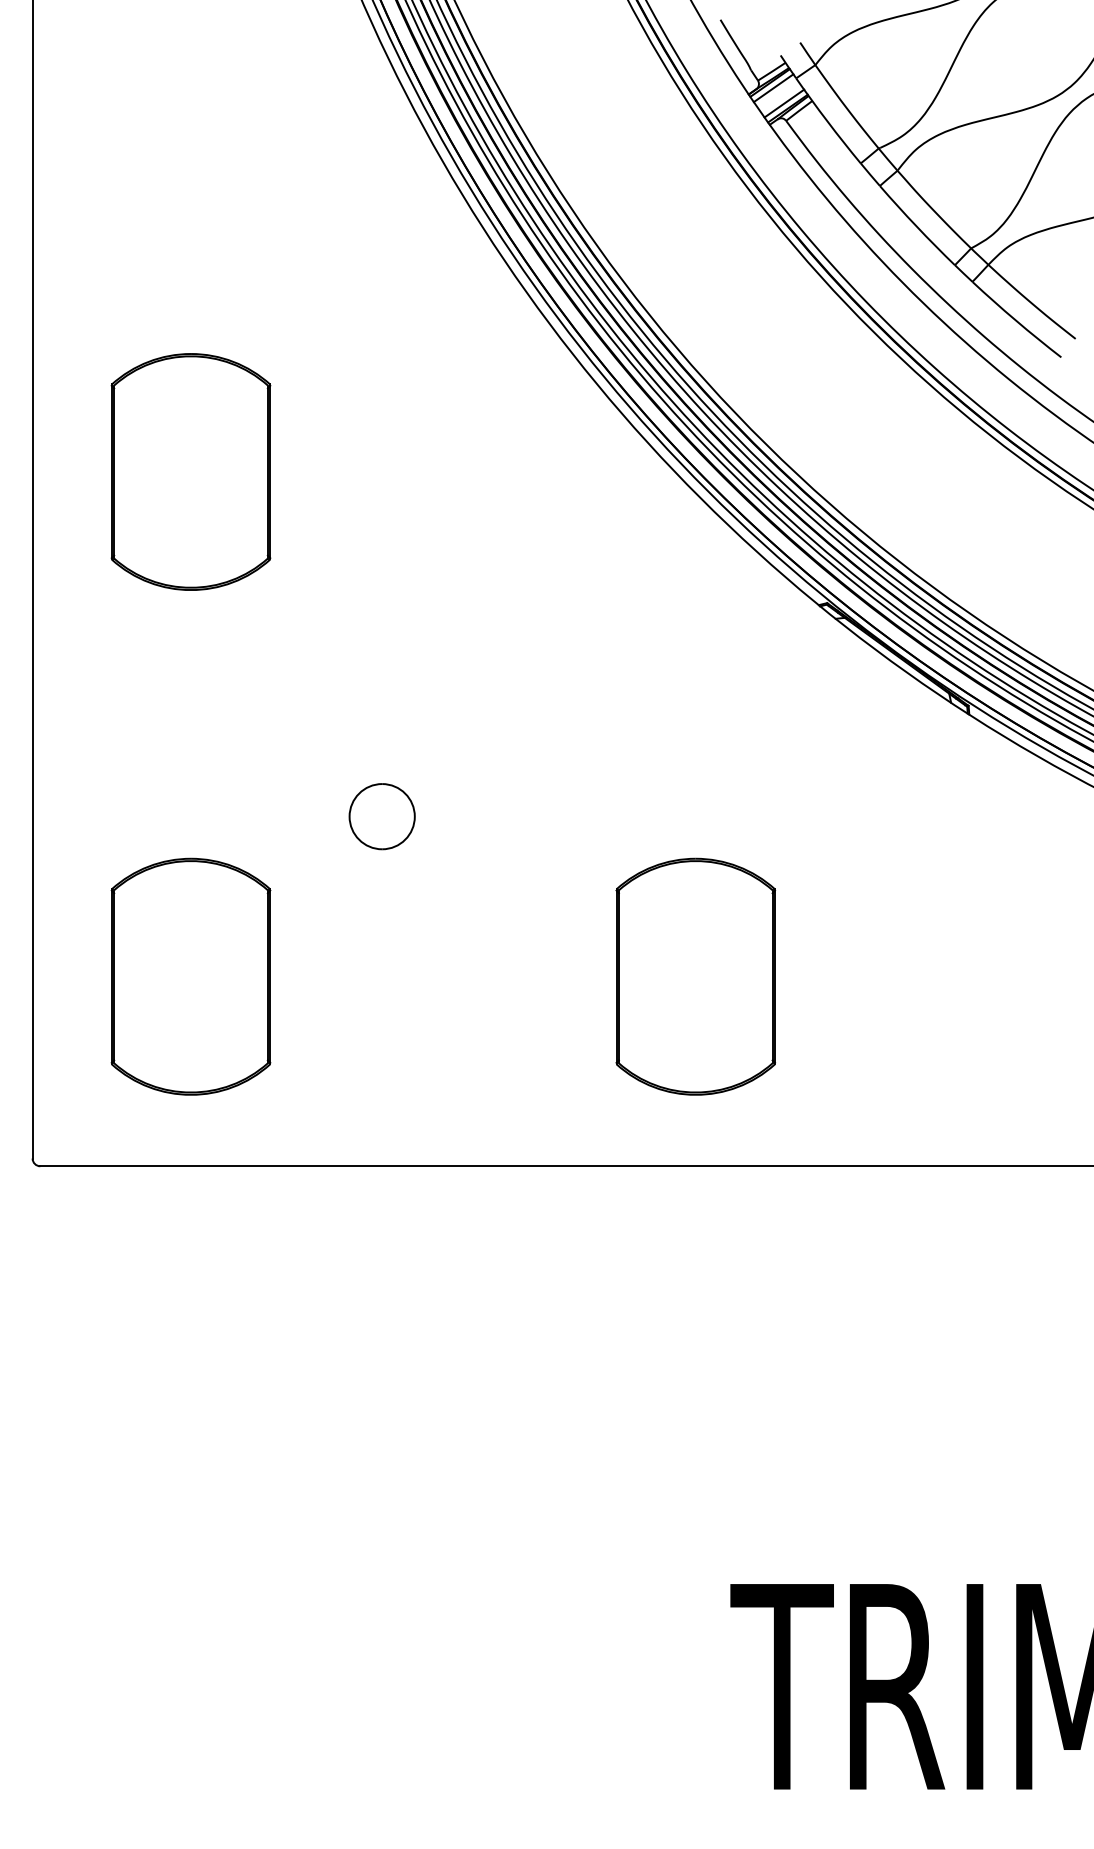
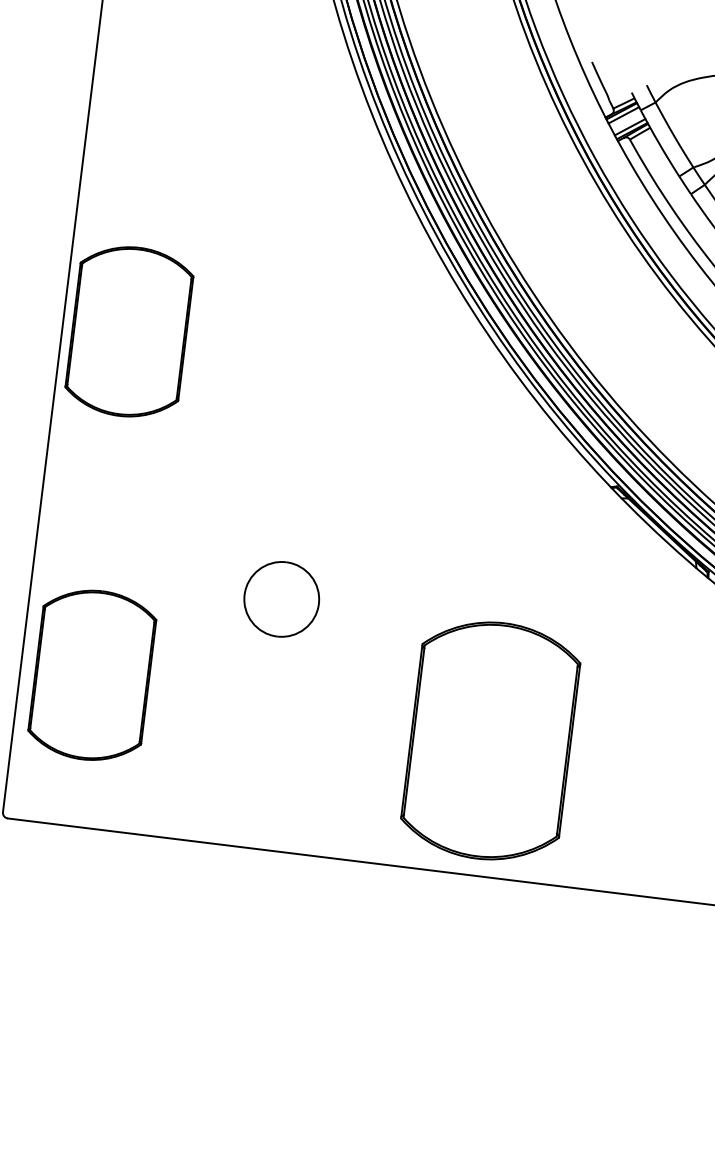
part: (190, 471) -> (129, 331), moved
part: (381, 816) -> (281, 599), size x1.6
part: (190, 976) -> (91, 675), moved
part: (695, 976) -> (490, 740), size x1.4

